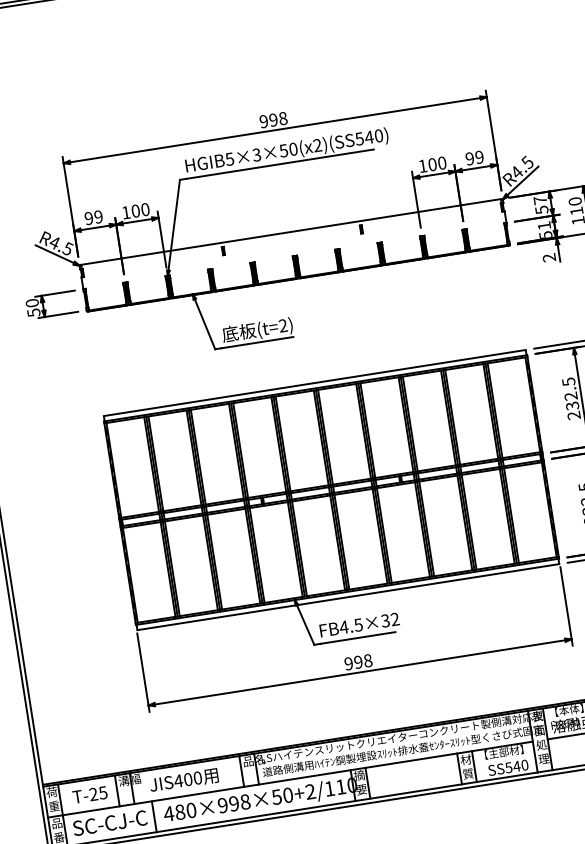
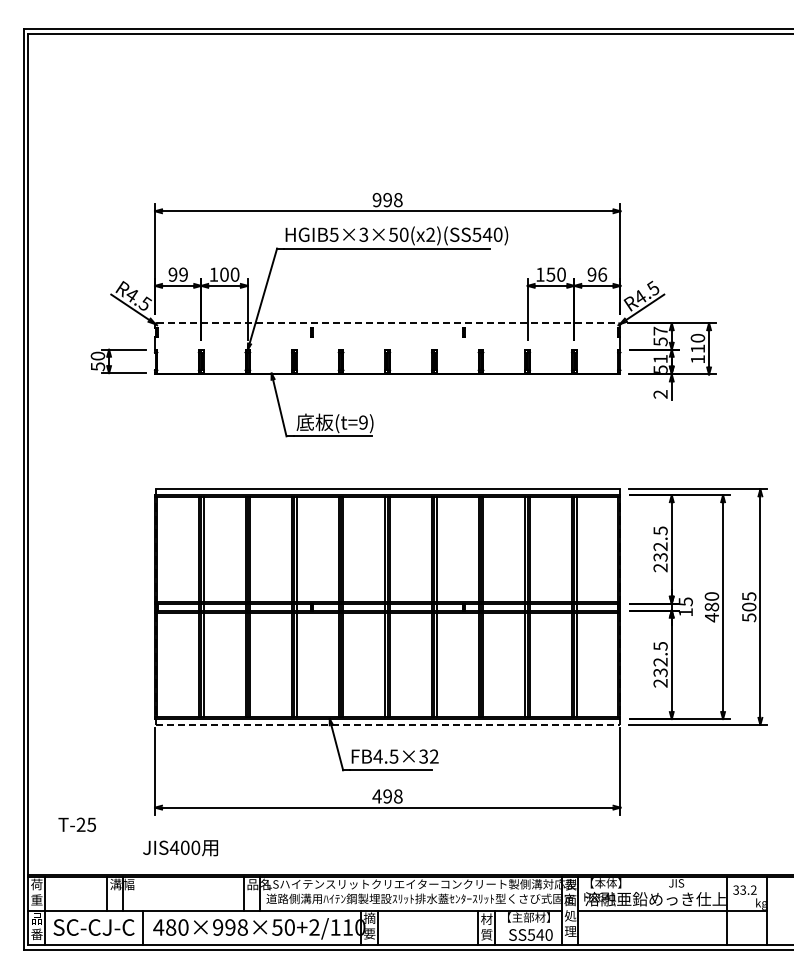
text: (479, 157) -> (602, 274), 99 -> 96
text: (432, 164) -> (550, 274), 100 -> 150
line: (290, 232) -> (387, 323), solid -> dashed
text: (283, 325) -> (363, 422), (t=2) -> (t=9)
line: (348, 596) -> (388, 724), solid -> dashed
text: (348, 663) -> (376, 796), 998 -> 498
text: (184, 780) -> (180, 848), moved
text: (89, 794) -> (76, 824), moved

